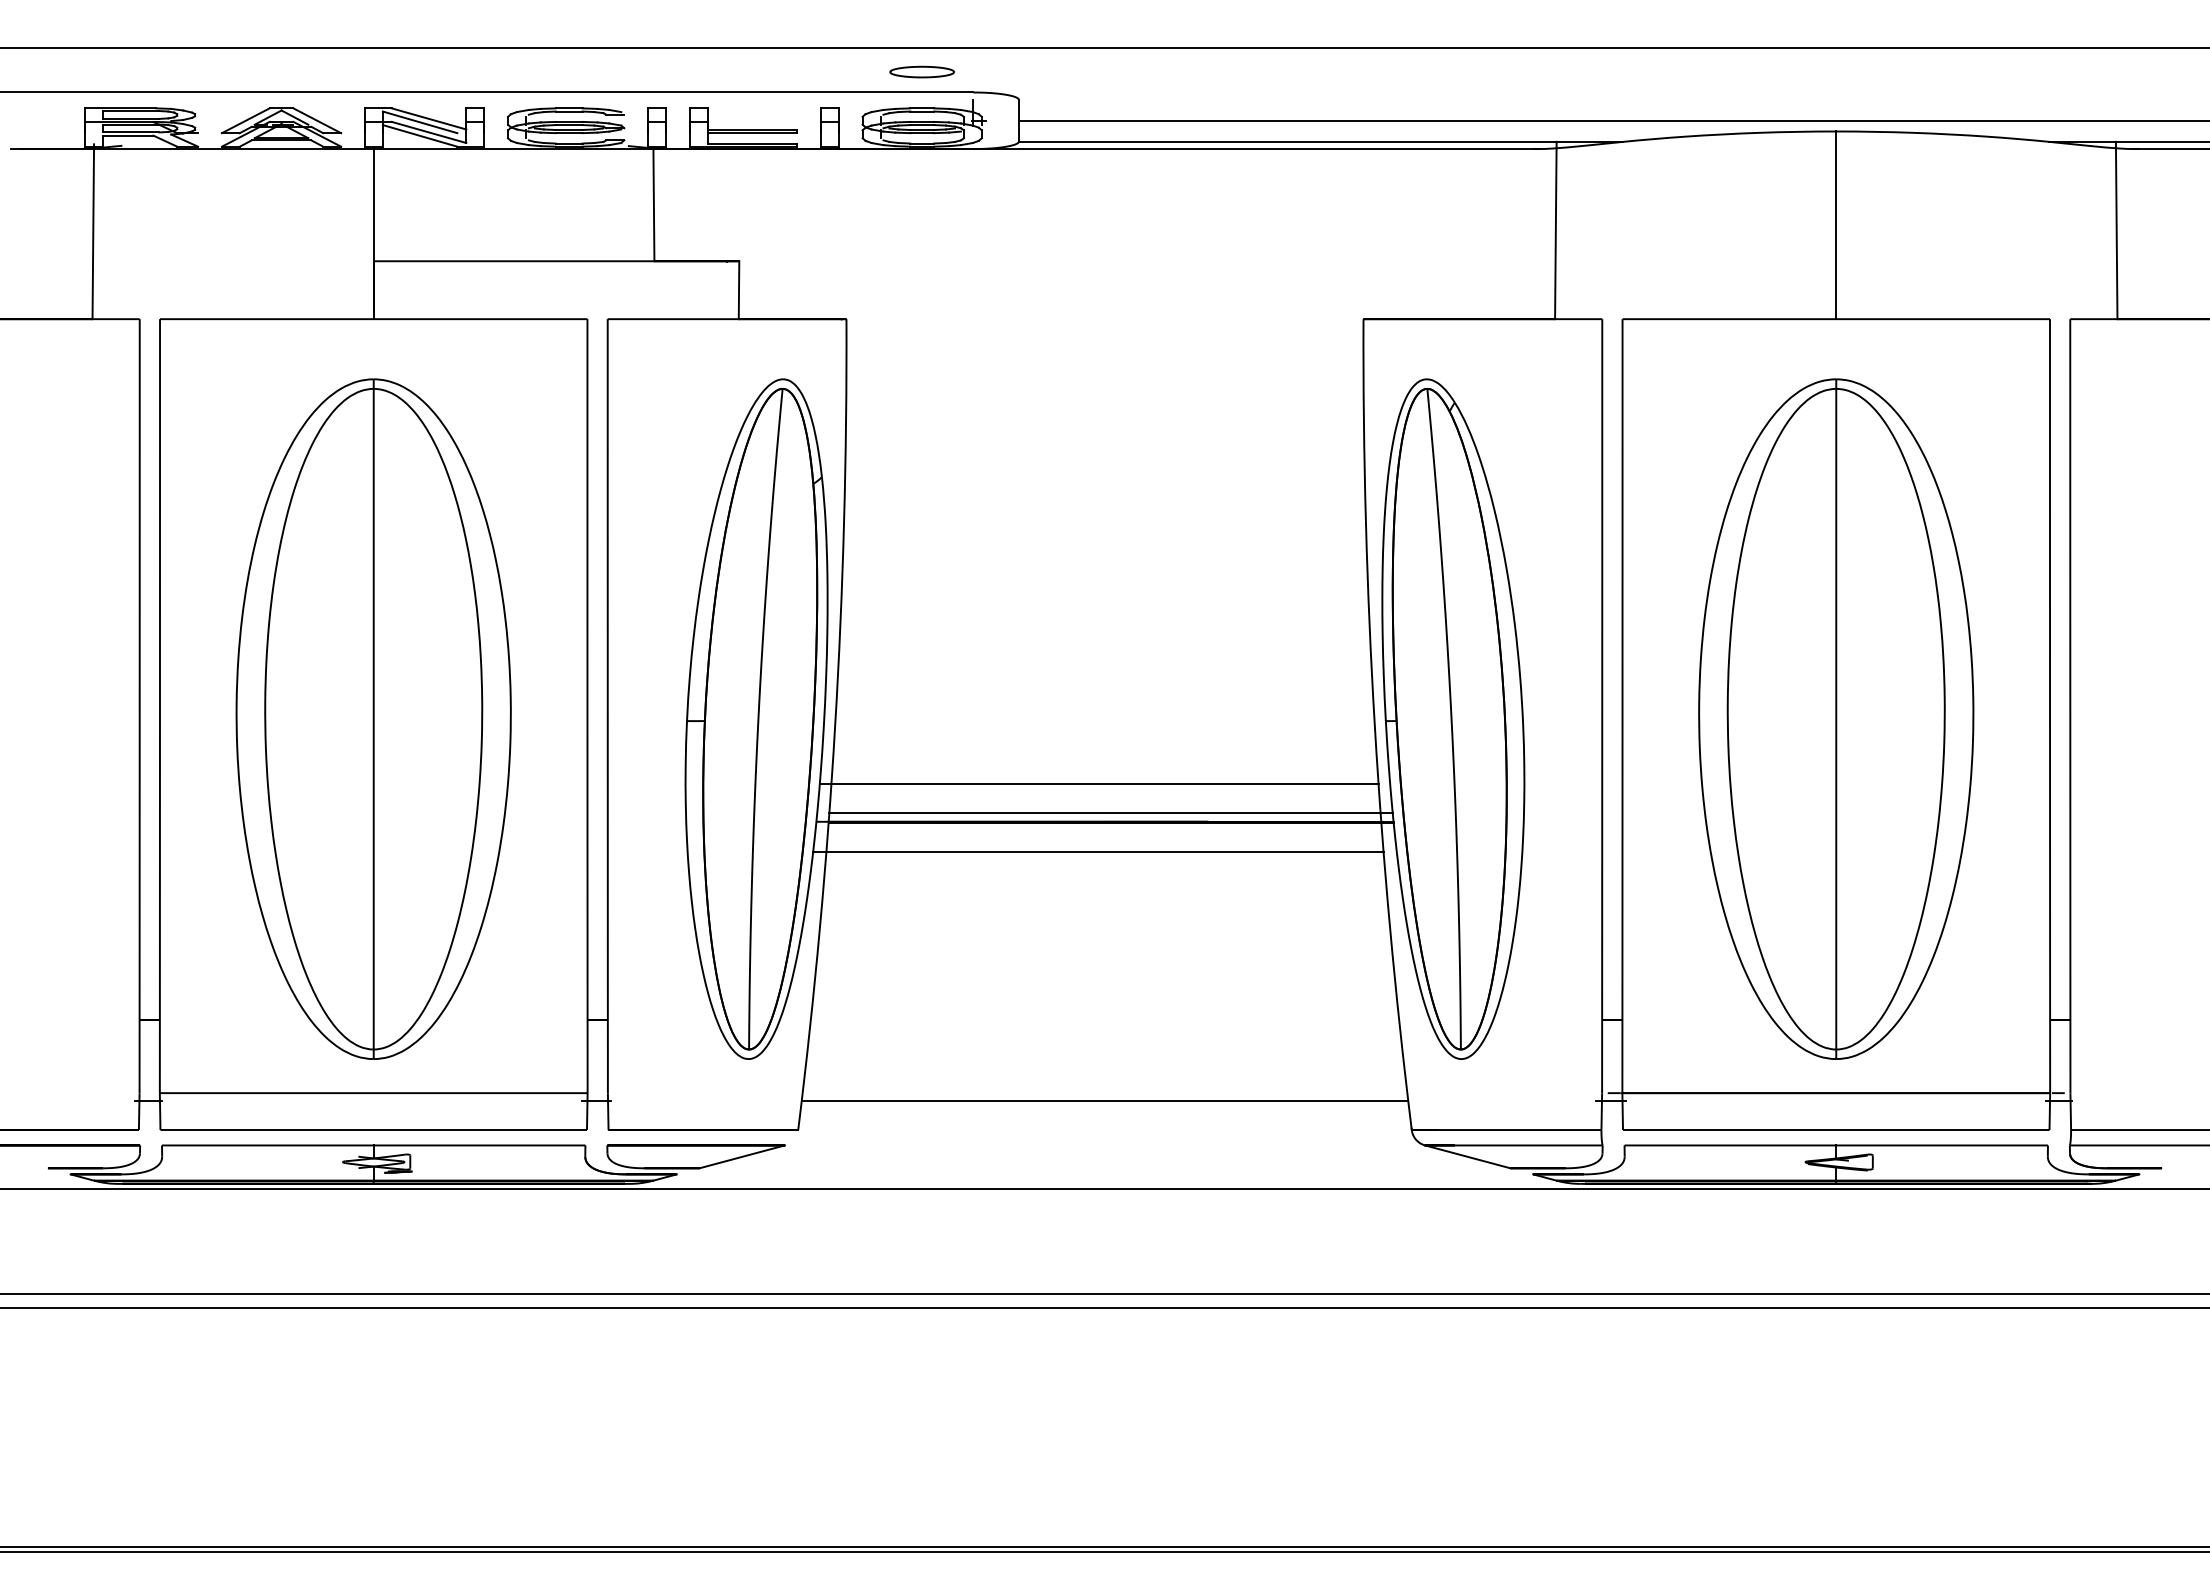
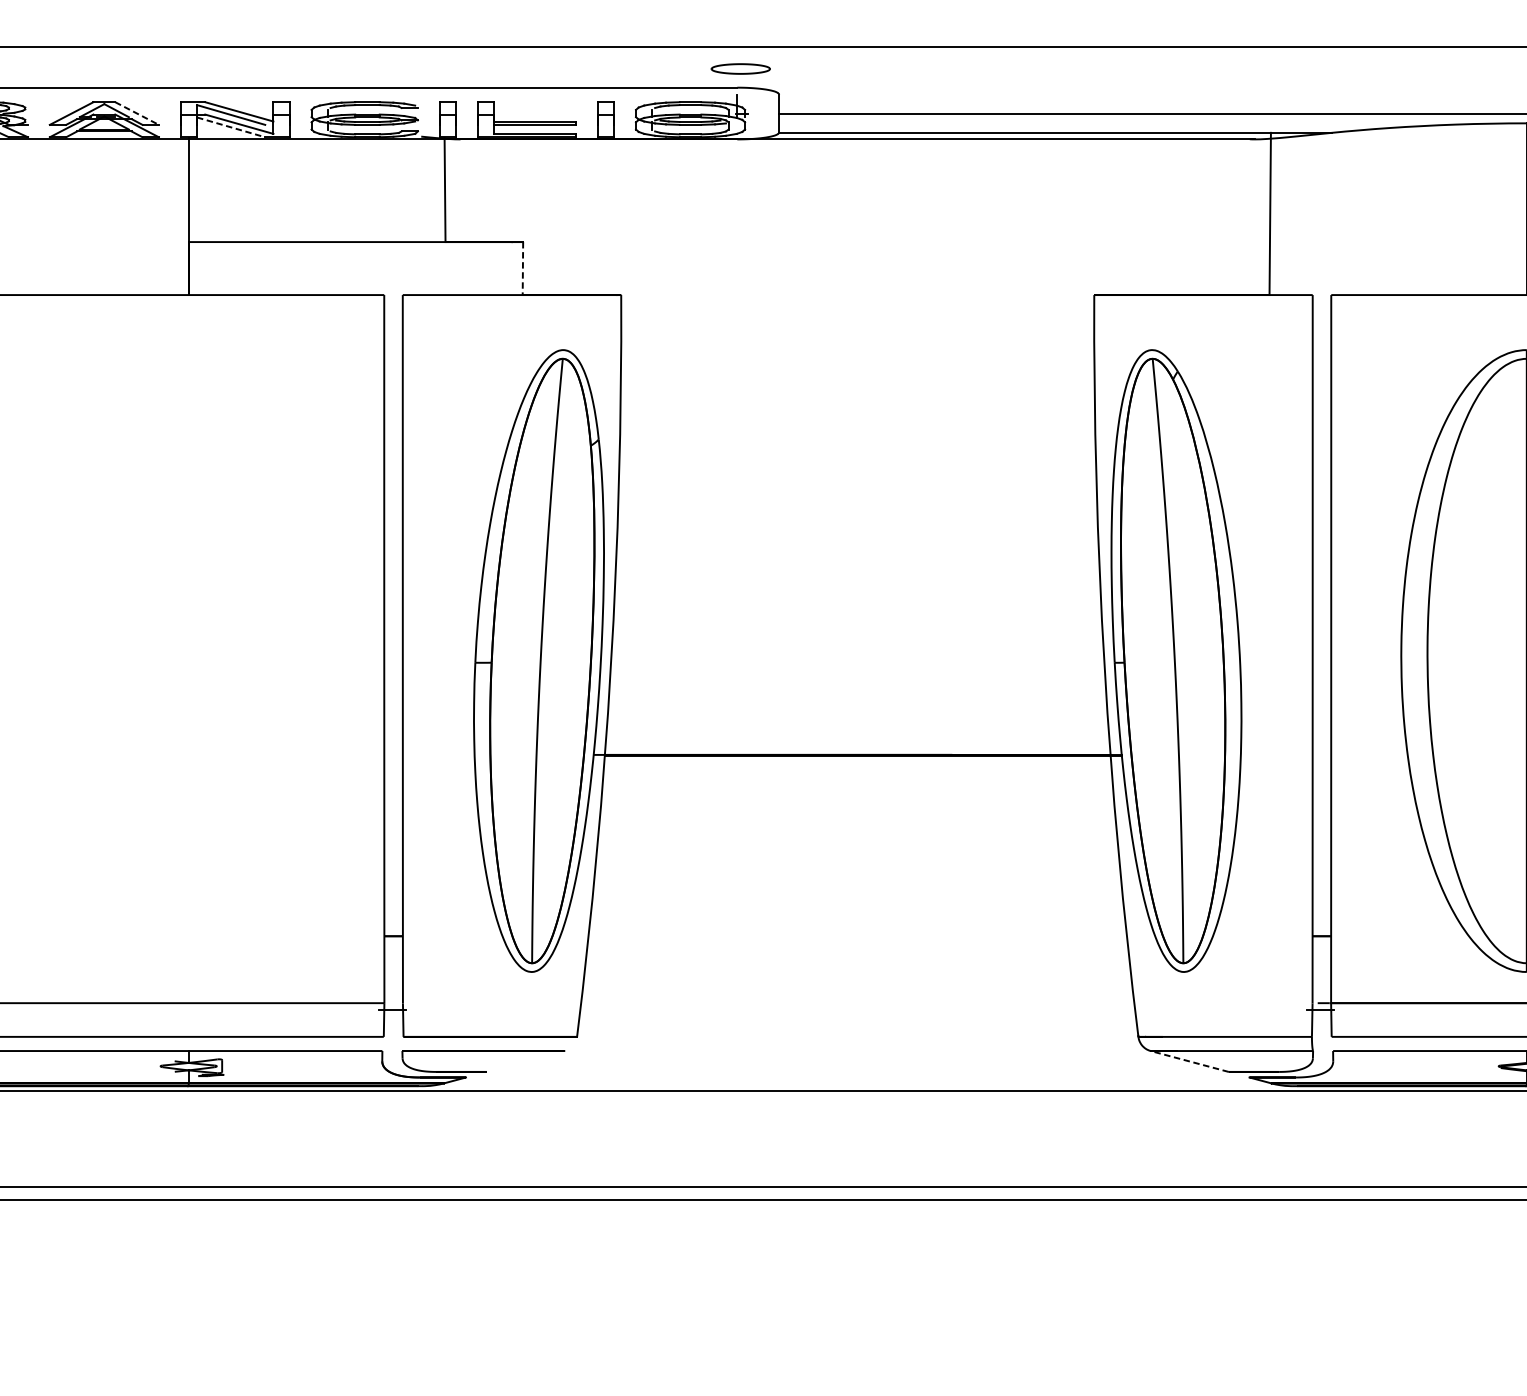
part: (921, 71) -> (740, 68), moved
line: (317, 120) -> (137, 113), solid -> dashed
line: (420, 135) -> (231, 127), solid -> dashed
line: (739, 290) -> (523, 268), solid -> dashed
part: (373, 718) -> (188, 660), removed
line: (1098, 784) -> (851, 720), removed
line: (1110, 813) -> (862, 747), removed
line: (1098, 851) -> (851, 782), removed
line: (1104, 1100) -> (857, 1009), removed
line: (741, 1156) -> (525, 1061), removed
line: (1467, 1156) -> (1189, 1061), solid -> dashed

